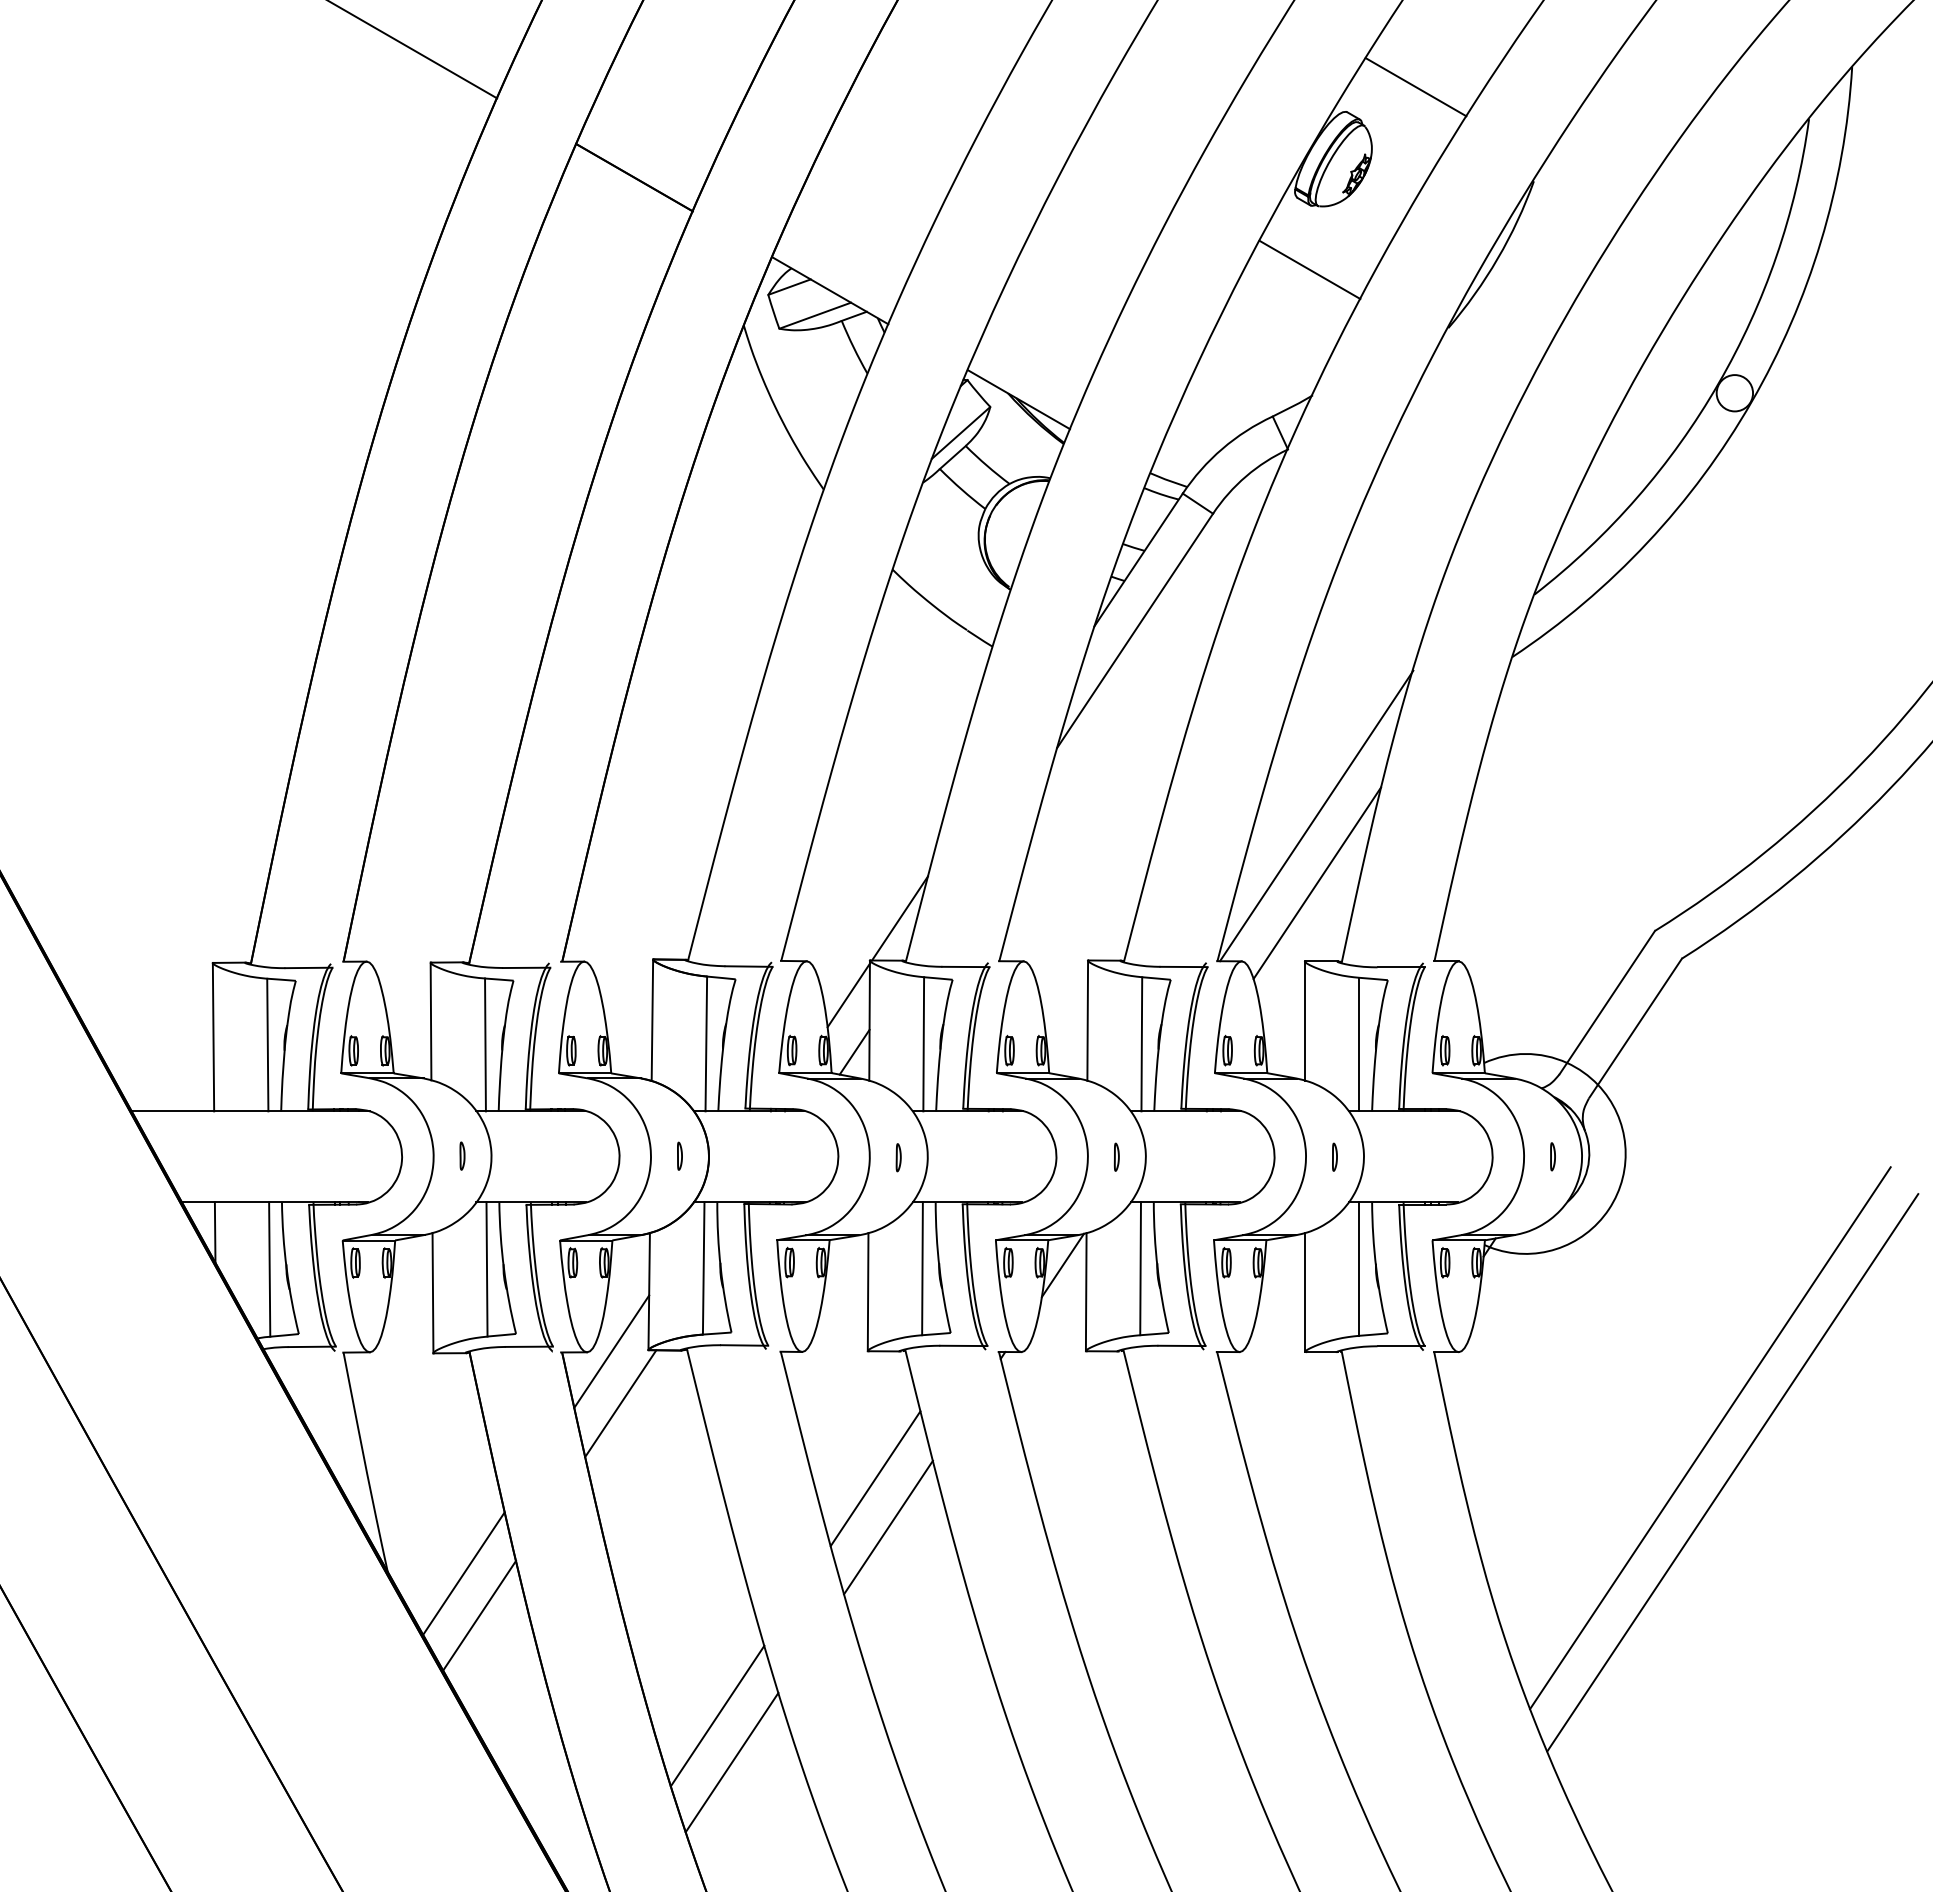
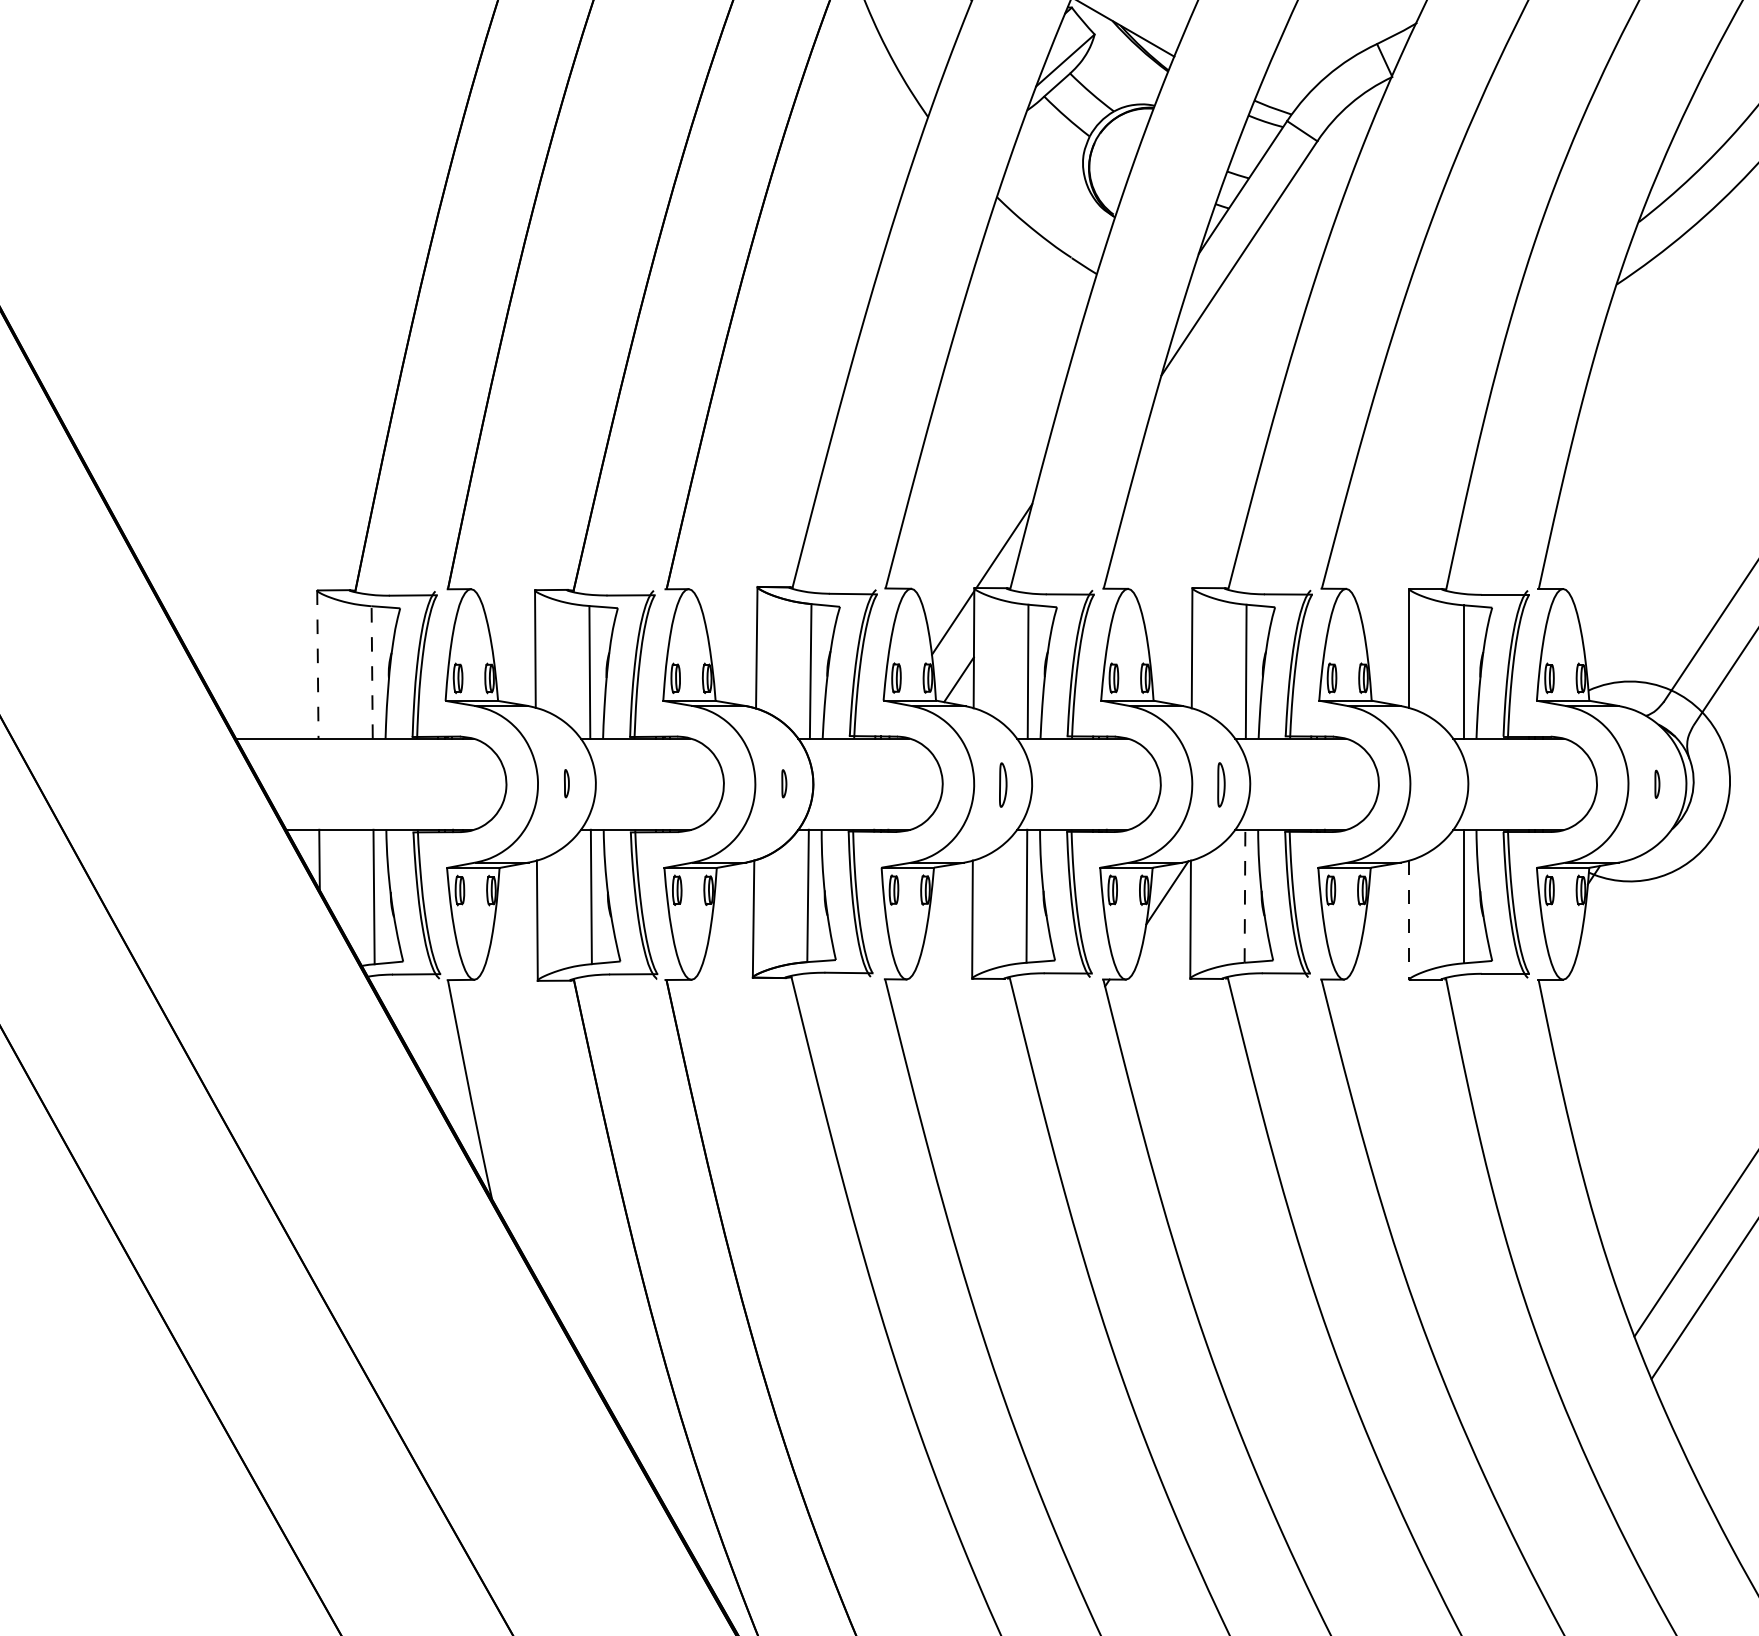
line: (1316, 815) -> (1420, 443), removed
line: (1317, 882) -> (1421, 510), removed
line: (213, 1037) -> (317, 665), solid -> dashed
line: (267, 1044) -> (371, 672), solid -> dashed
part: (1116, 1156) -> (1220, 784), size x1.6
part: (1334, 1156) -> (1438, 784), removed
part: (898, 1157) -> (1002, 785), size x1.6
line: (1140, 1268) -> (1244, 896), solid -> dashed
line: (1305, 1292) -> (1409, 920), solid -> dashed
line: (611, 1351) -> (715, 979), removed
line: (620, 1403) -> (724, 1031), removed
line: (875, 1478) -> (979, 1106), removed
line: (888, 1527) -> (992, 1155), removed
line: (463, 1573) -> (567, 1201), removed
line: (479, 1615) -> (583, 1243), removed
line: (717, 1715) -> (821, 1343), removed
line: (731, 1762) -> (835, 1390), removed

